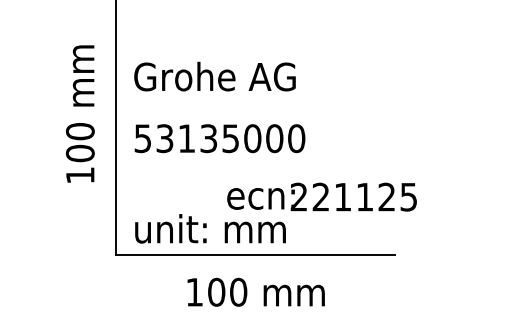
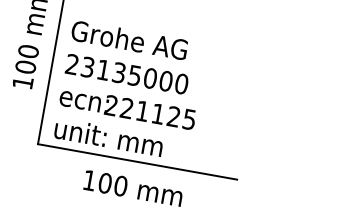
text: (214, 76) -> (129, 40), moved
text: (142, 138) -> (71, 64), 53135000 -> 23135000
text: (321, 196) -> (127, 108), moved

